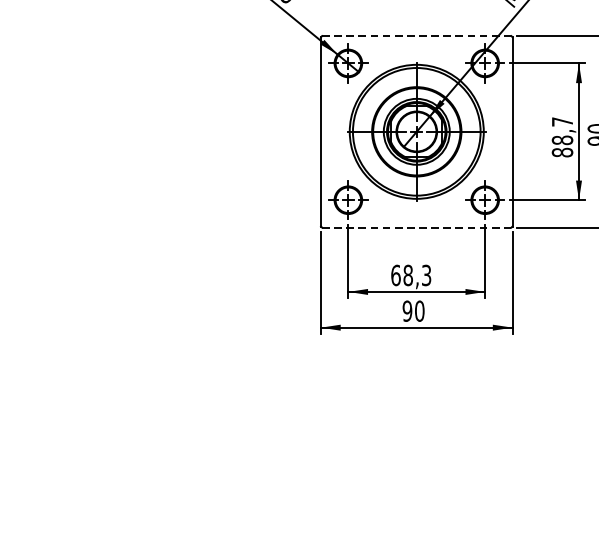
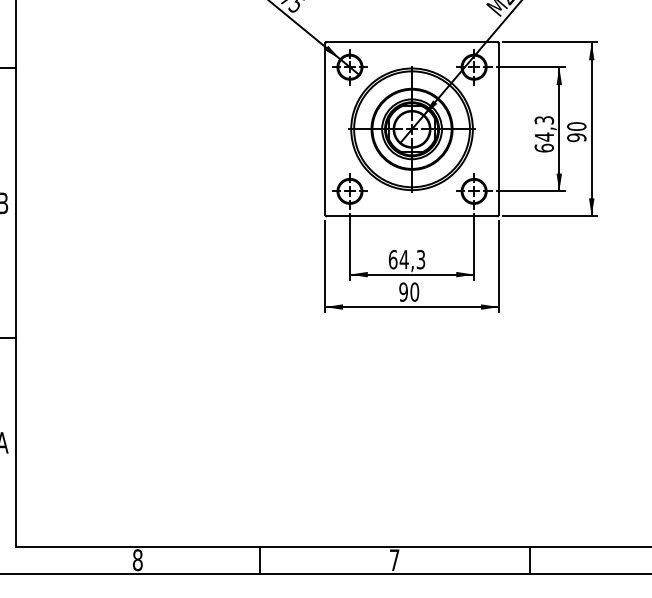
line: (417, 36) -> (412, 42), dashed -> solid
text: (562, 137) -> (544, 134), 88,7 -> 64,3
line: (417, 227) -> (412, 216), dashed -> solid
text: (407, 275) -> (403, 259), 68,3 -> 64,3

